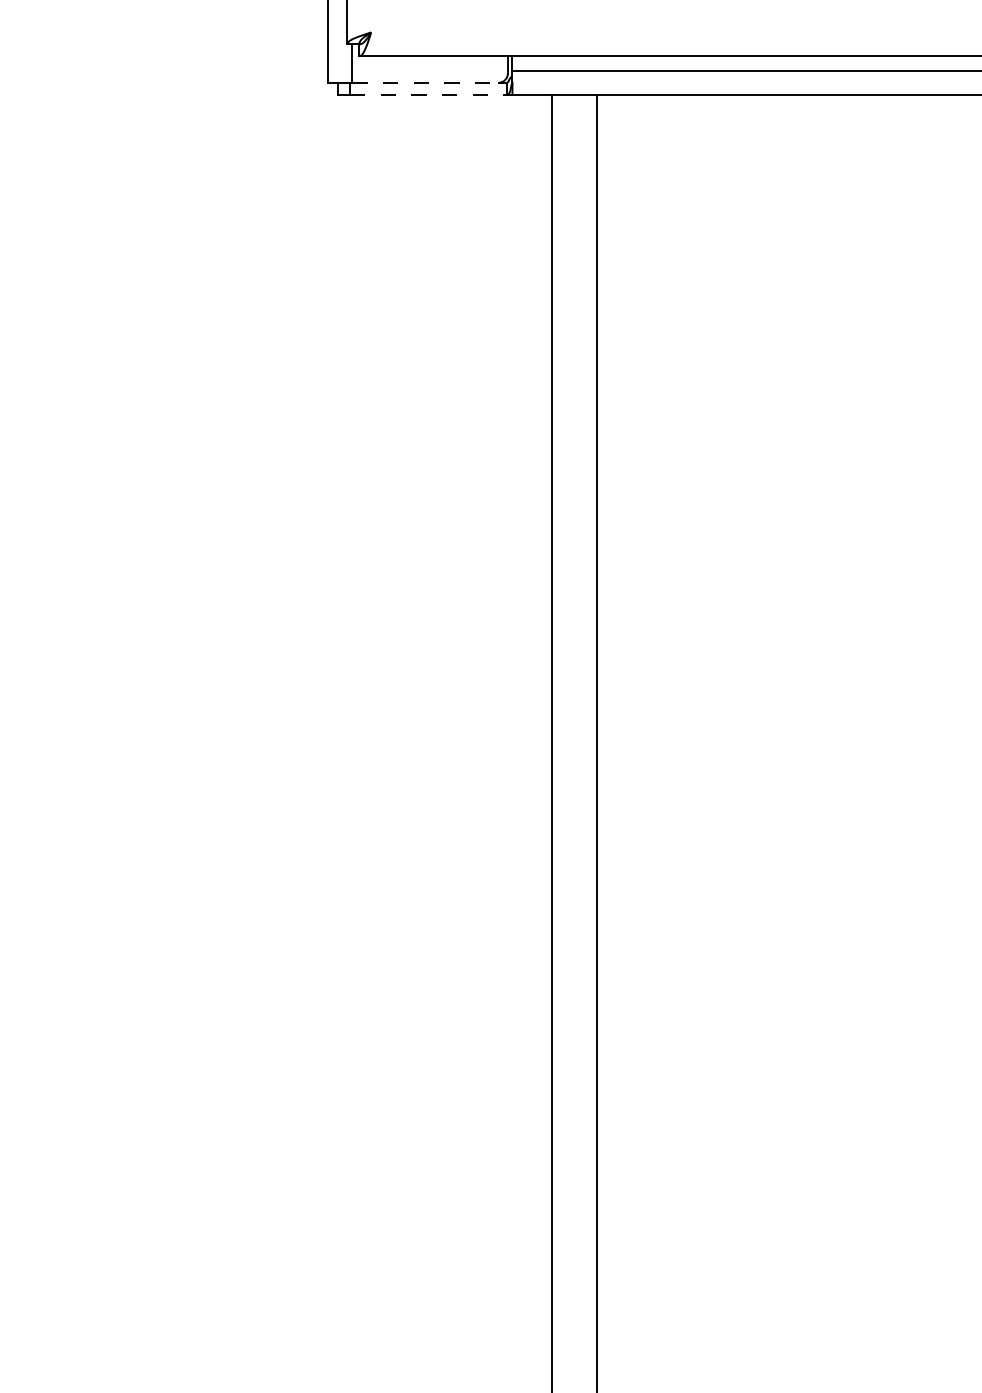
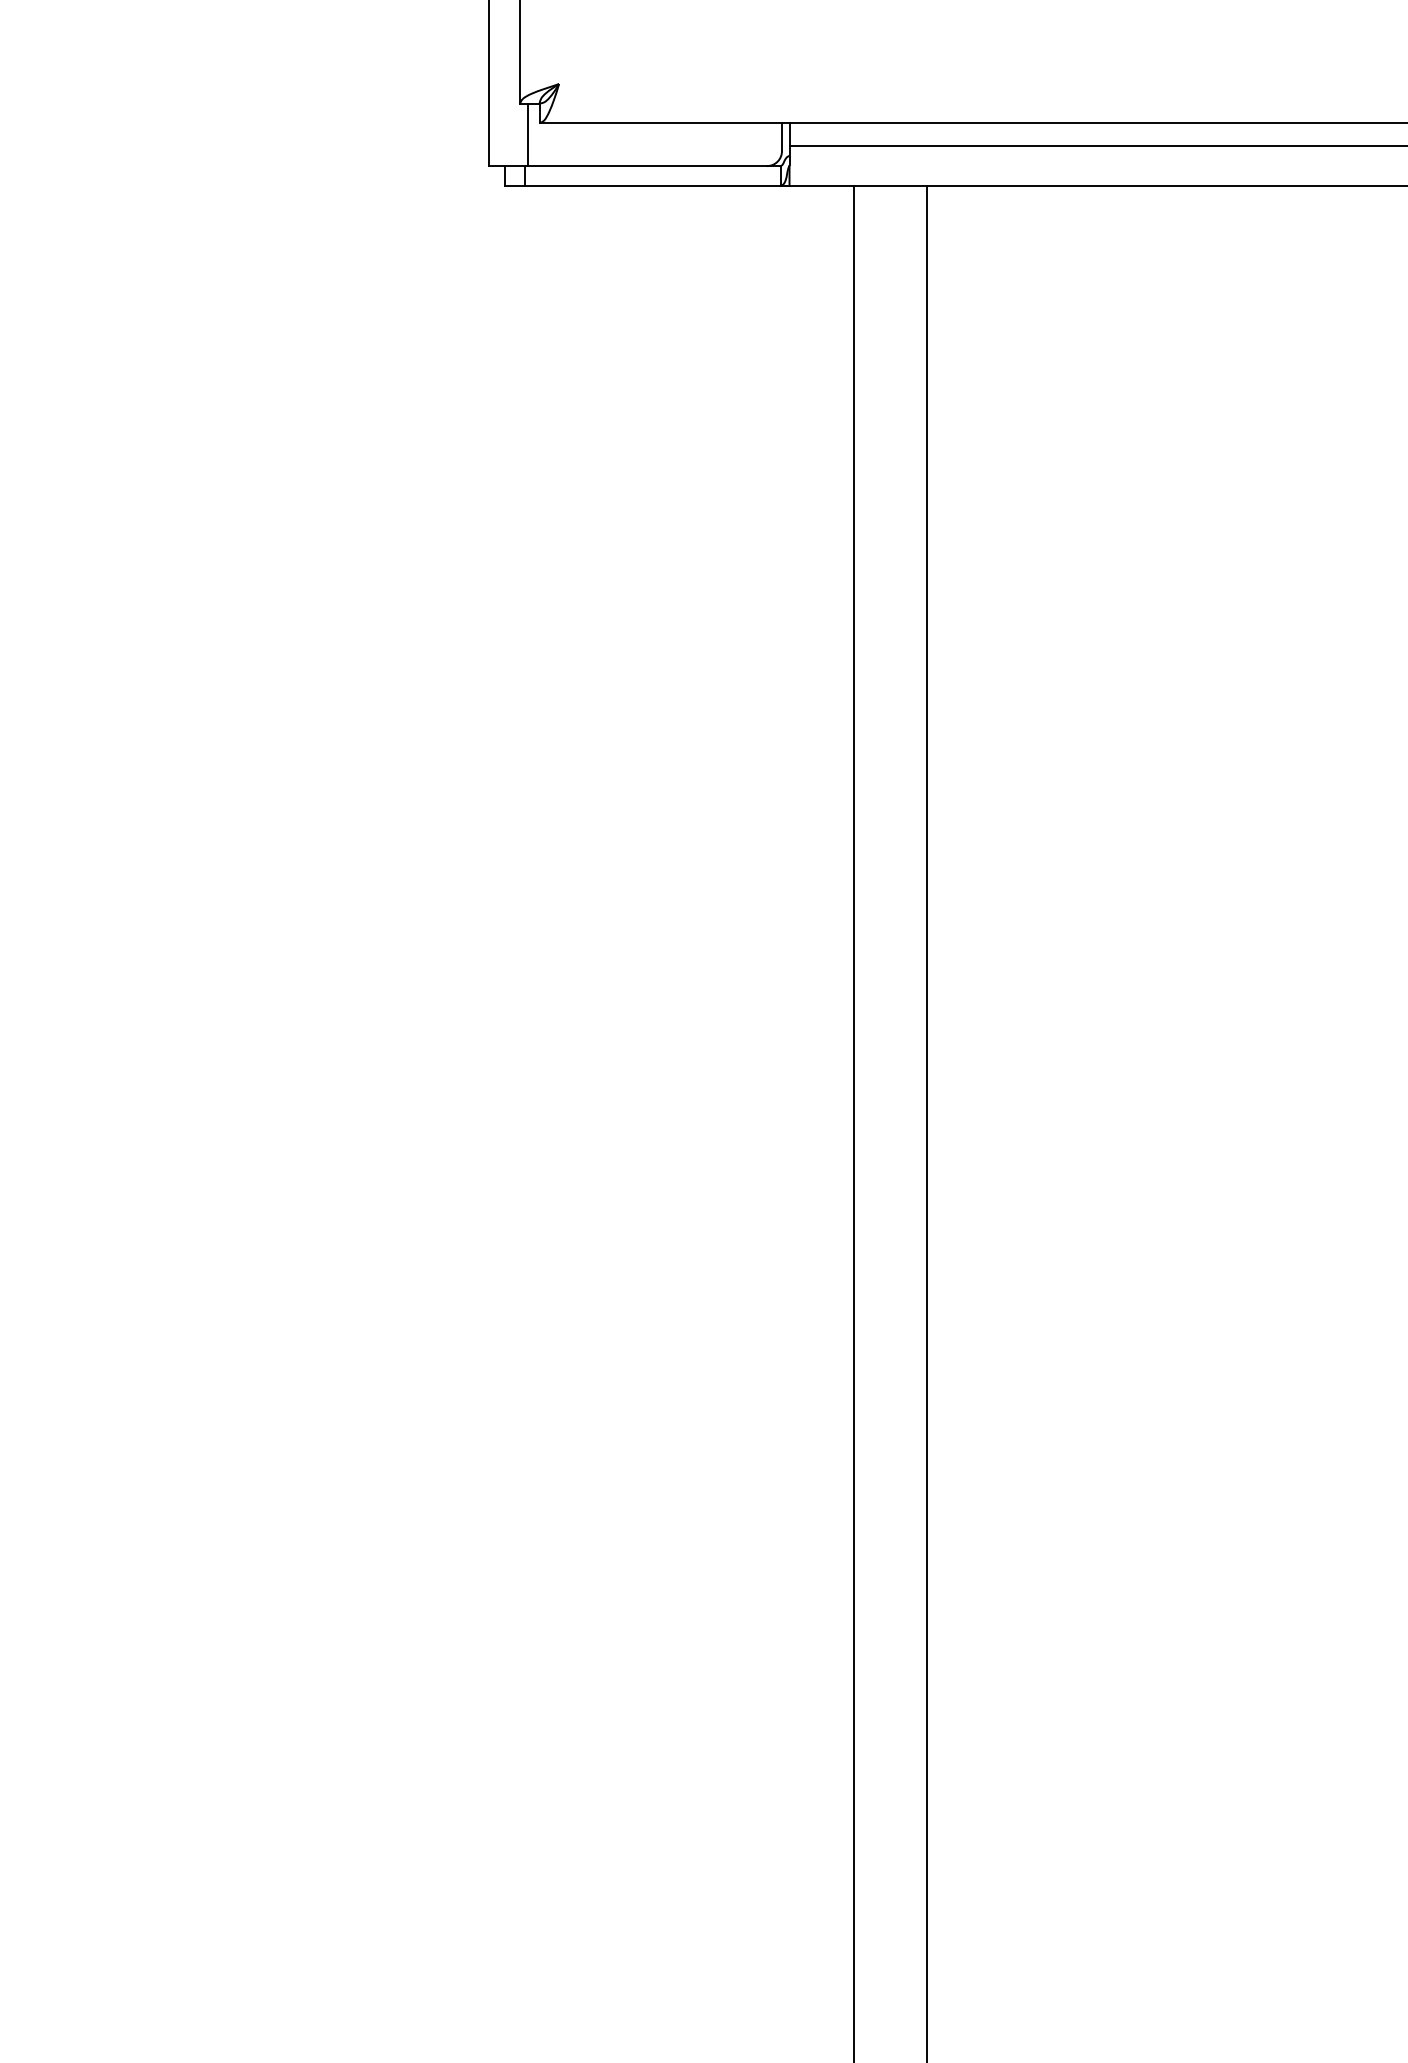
line: (425, 82) -> (647, 165), dashed -> solid
line: (428, 94) -> (652, 185), dashed -> solid

